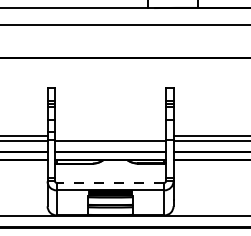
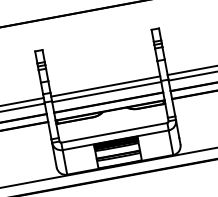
line: (110, 135) -> (105, 86), added
line: (110, 182) -> (114, 132), dashed -> solid

